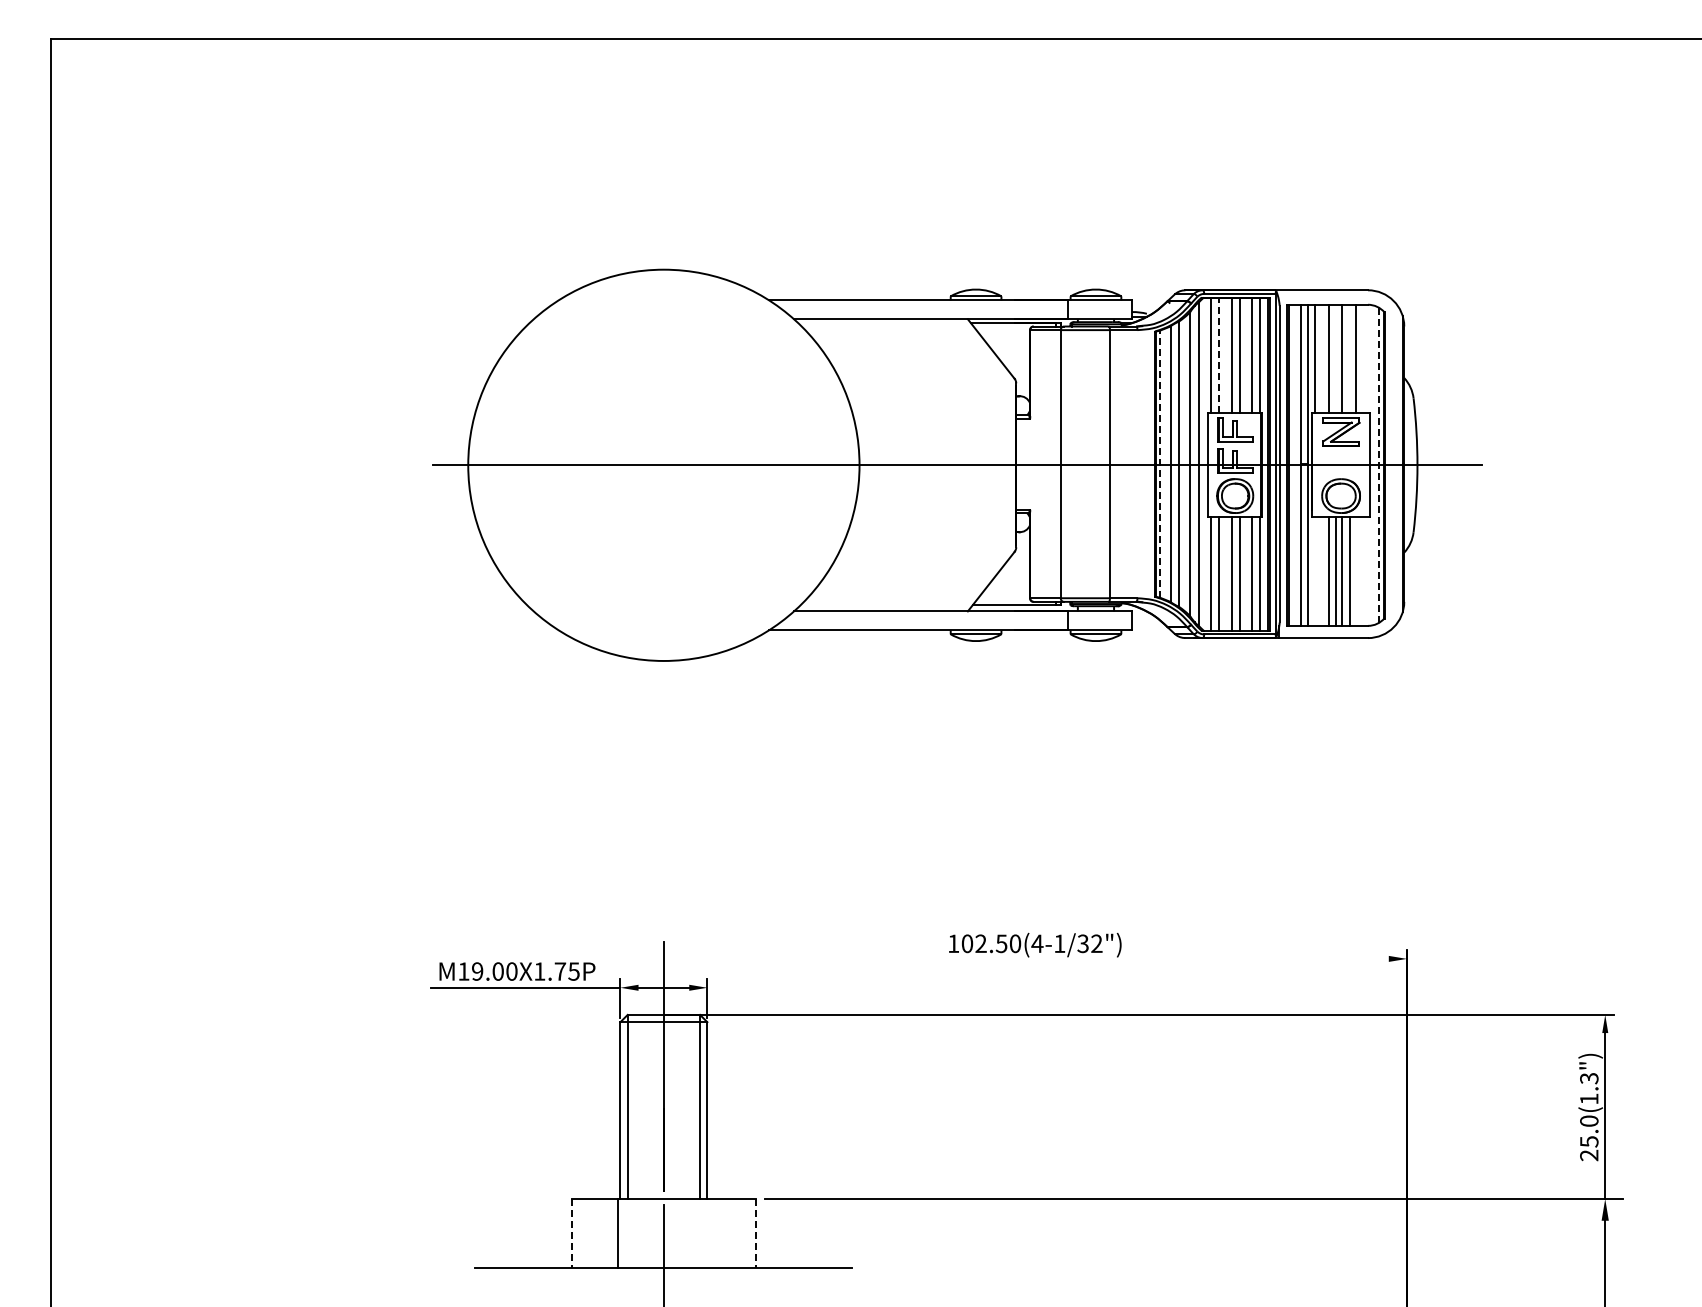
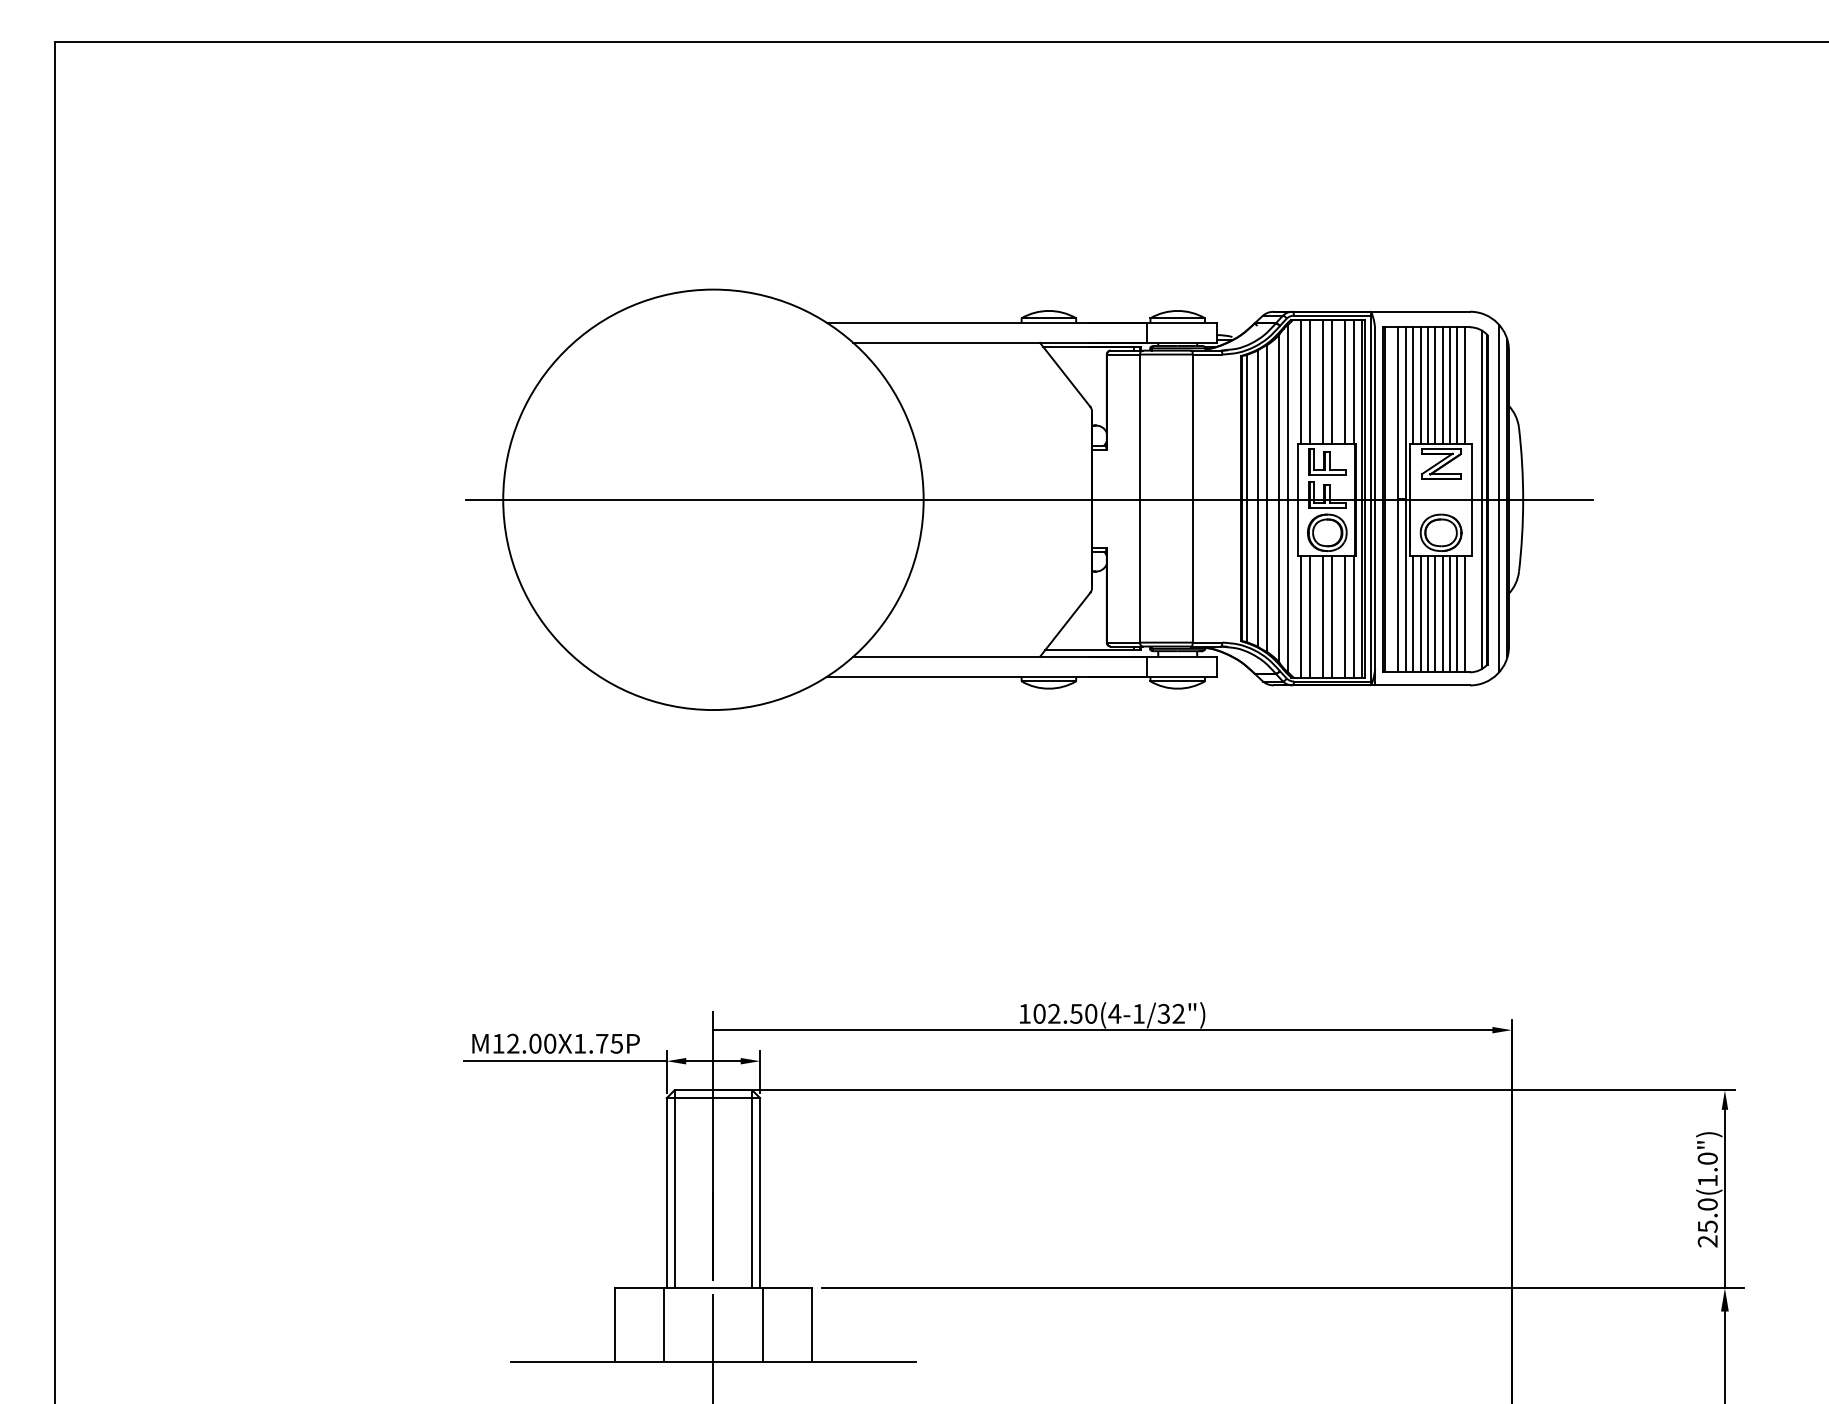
line: (1219, 355) -> (1310, 381), dashed -> solid
line: (1321, 358) -> (1420, 385), added
line: (1335, 358) -> (1435, 385), added
line: (1349, 358) -> (1450, 385), added
line: (1363, 358) -> (1465, 385), added
line: (1160, 464) -> (1247, 498), dashed -> solid
line: (1379, 464) -> (1482, 498), dashed -> solid
line: (1395, 464) -> (1499, 498), added
line: (1314, 571) -> (1412, 613), added
line: (1321, 571) -> (1420, 613), added
line: (1356, 571) -> (1457, 613), added
line: (1363, 571) -> (1465, 613), added
line: (1025, 958) -> (1102, 1029), added
text: (477, 971) -> (513, 1043), 9 -> 2
text: (1589, 1078) -> (1708, 1158), 25.0(1.3") -> 25.0(1.0")
line: (709, 1232) -> (762, 1324), added
line: (571, 1233) -> (614, 1325), dashed -> solid
line: (755, 1233) -> (811, 1325), dashed -> solid

